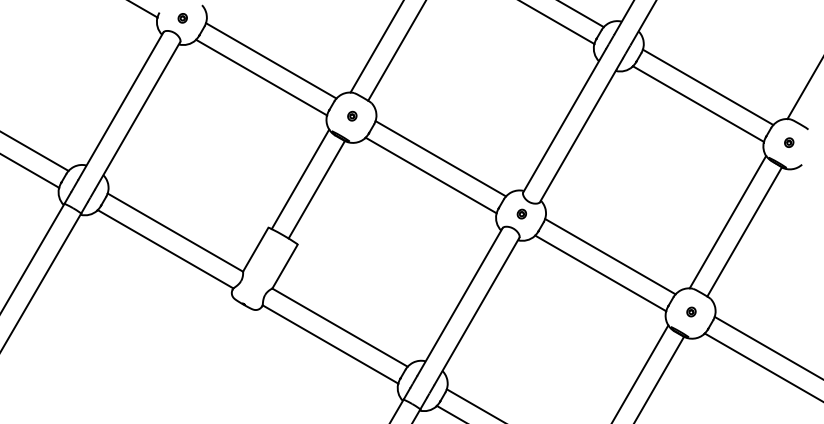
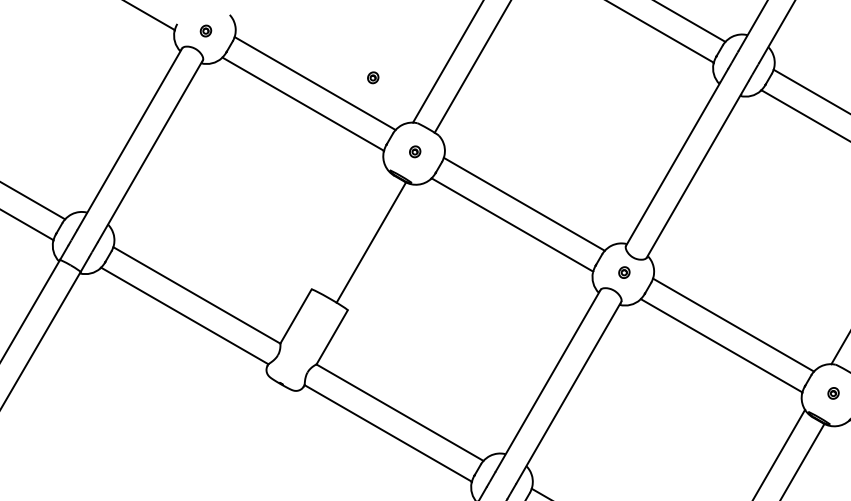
part: (318, 55) -> (373, 76), added
line: (300, 179) -> (351, 229), removed

